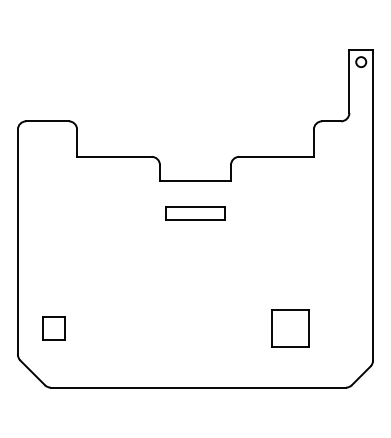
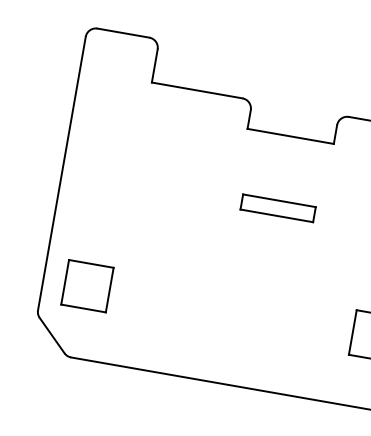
part: (195, 213) -> (278, 208), moved
part: (53, 328) -> (86, 286), size x1.67

